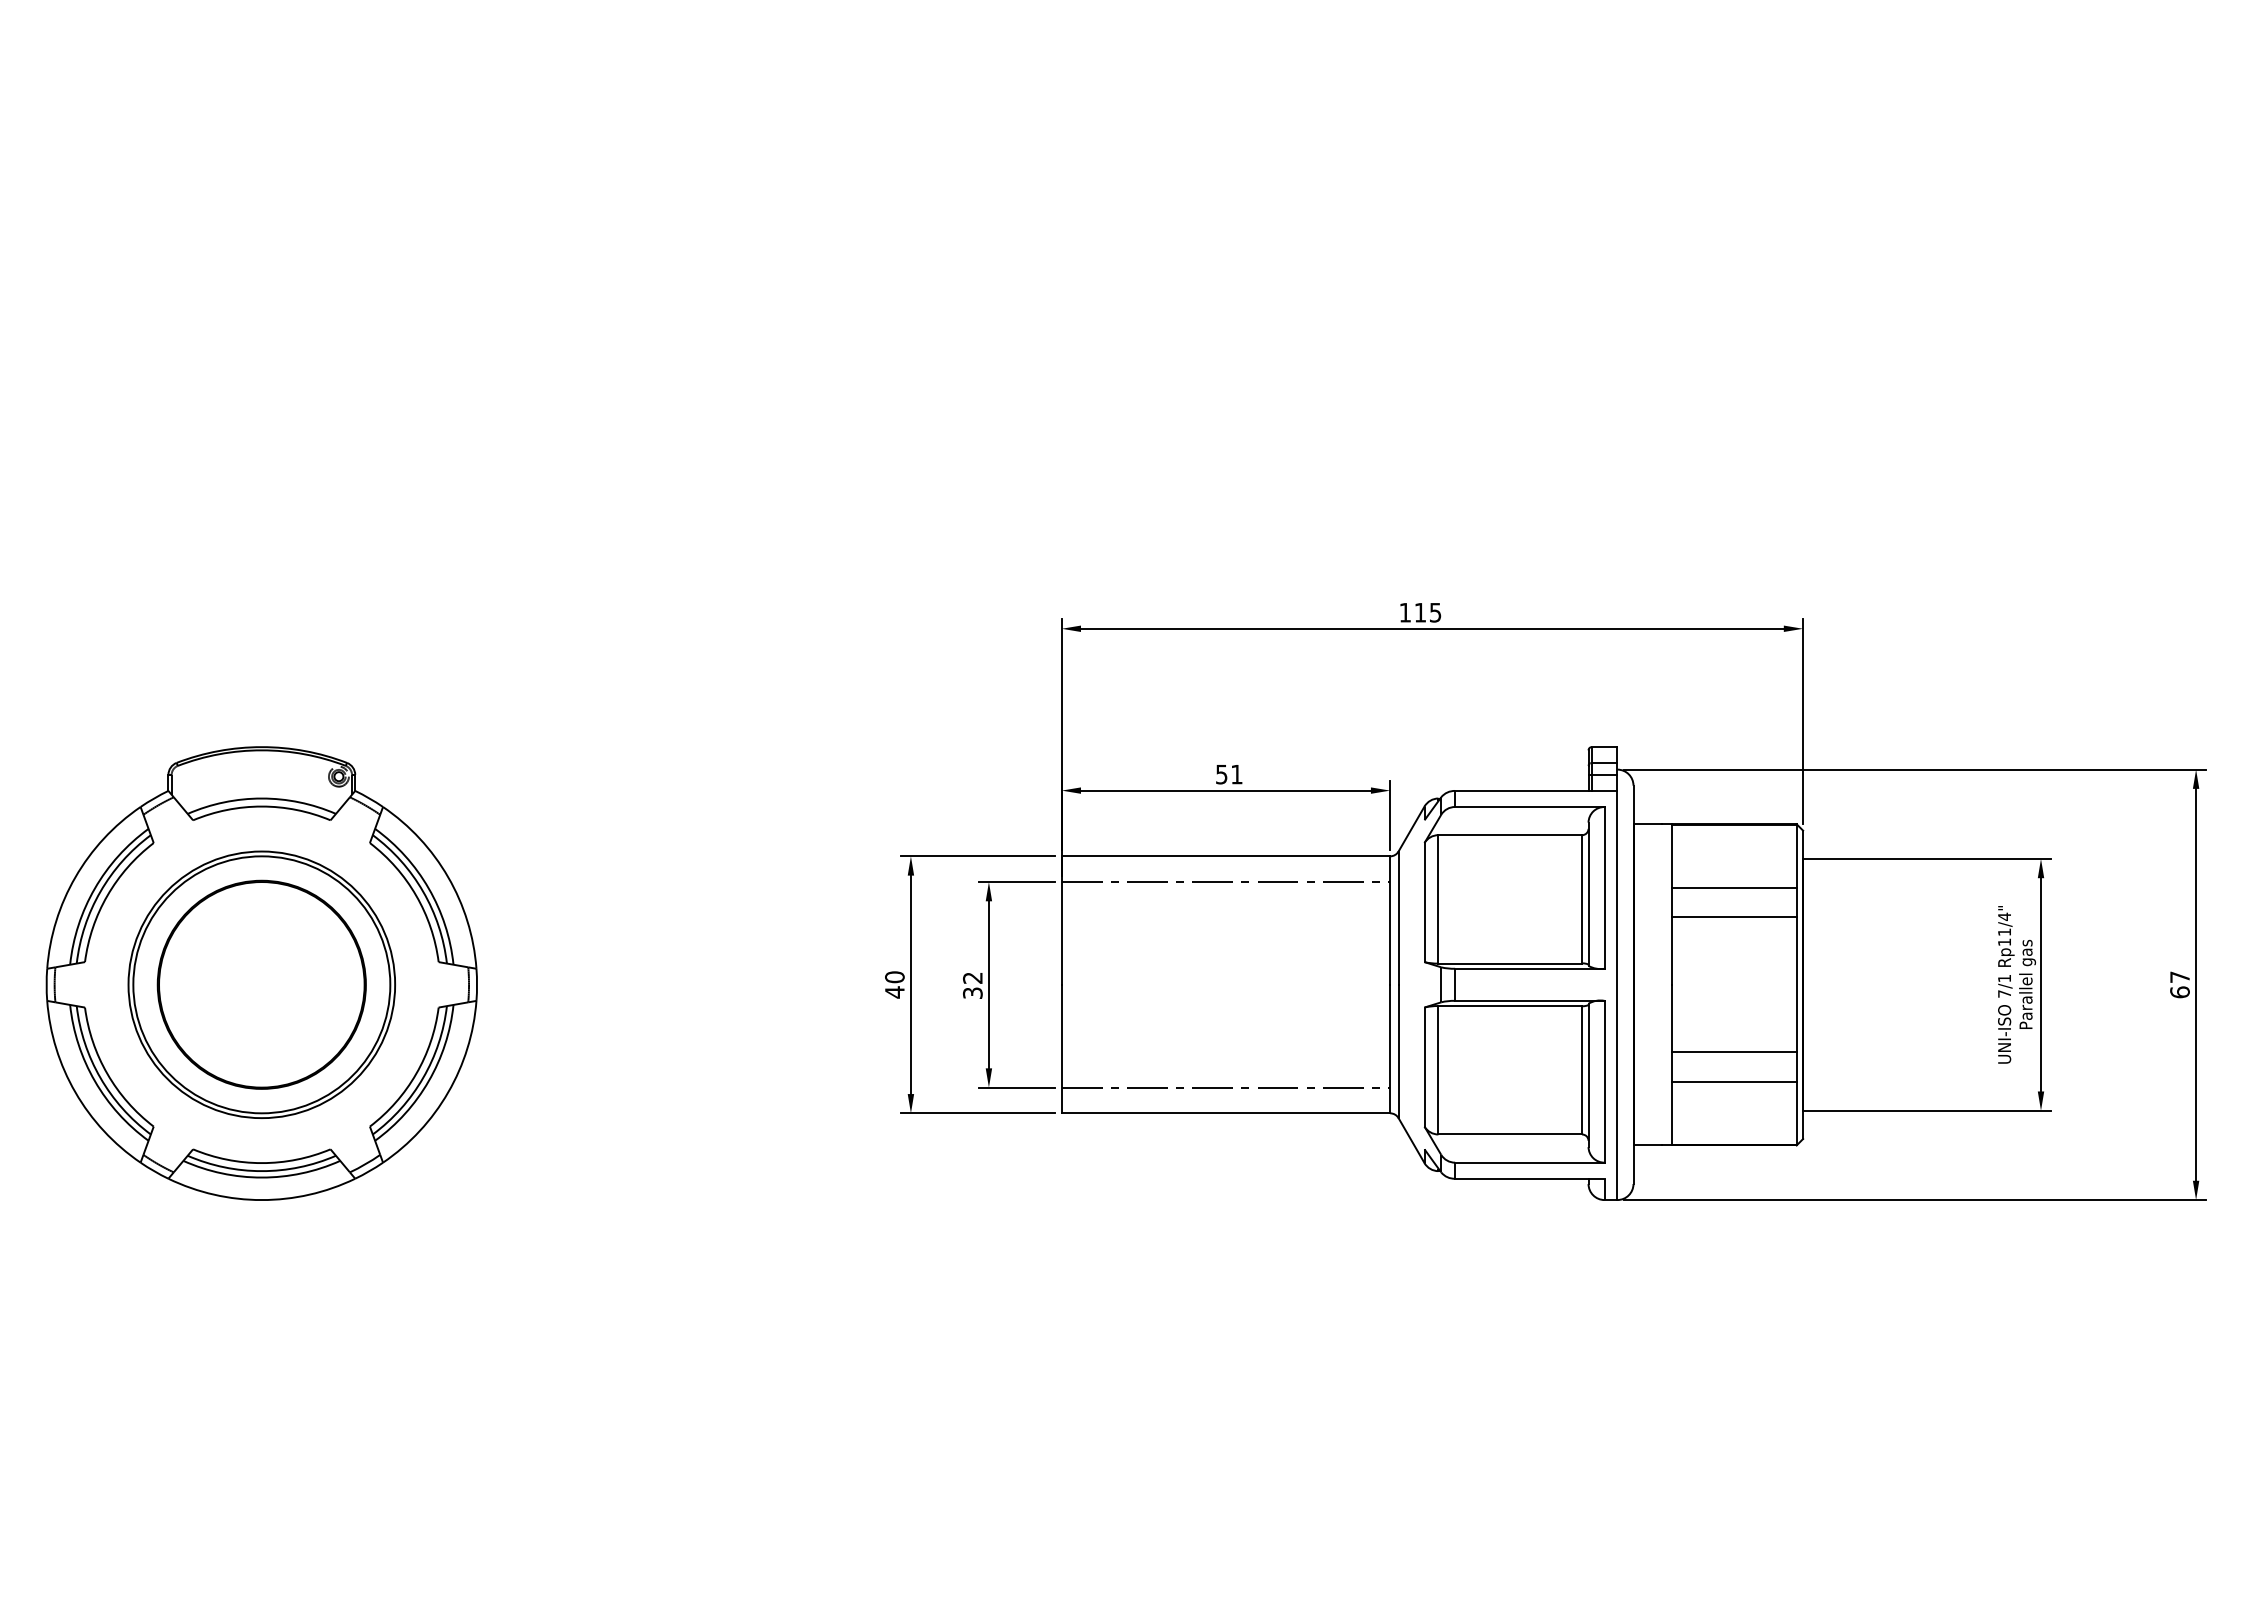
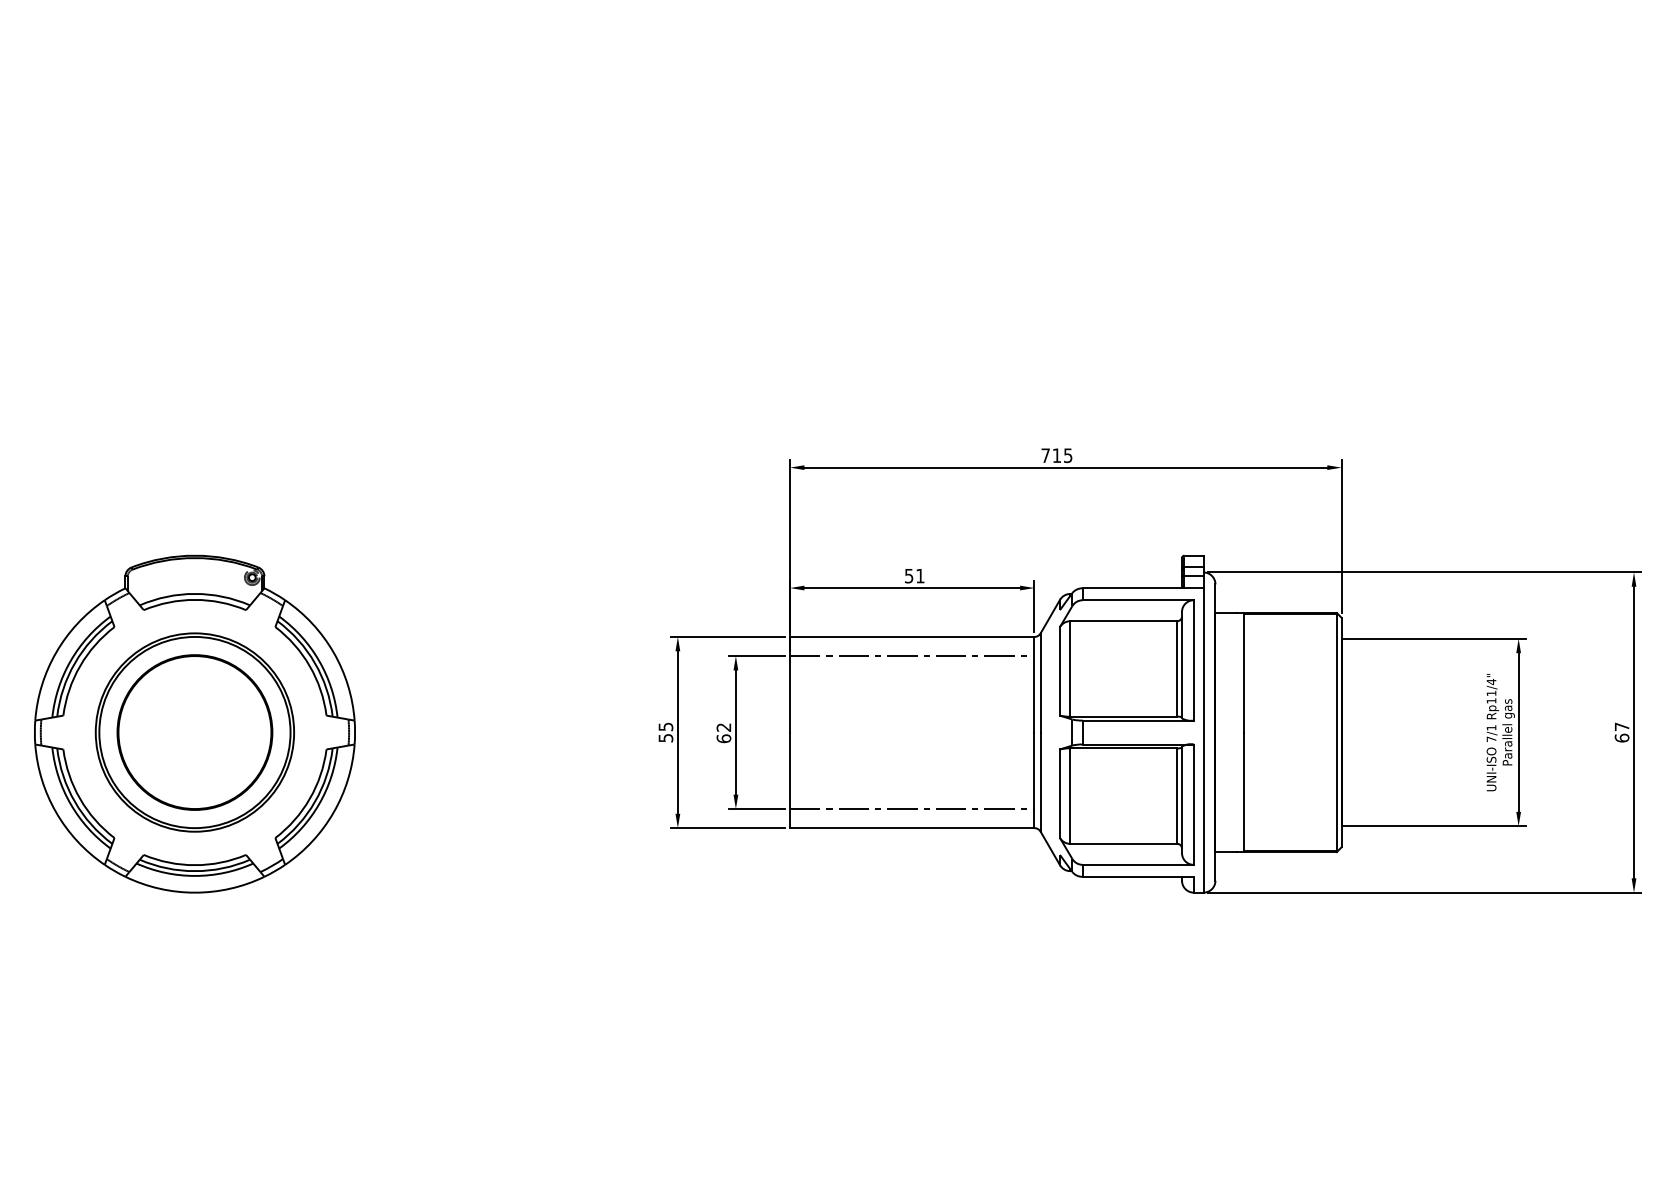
text: (1405, 612) -> (1045, 455), 115 -> 715
line: (1734, 887) -> (1290, 660), removed
line: (1734, 917) -> (1290, 682), removed
text: (894, 984) -> (665, 732), 40 -> 55
text: (972, 992) -> (723, 738), 32 -> 62
line: (1734, 1051) -> (1290, 782), removed
line: (1734, 1081) -> (1290, 804), removed

